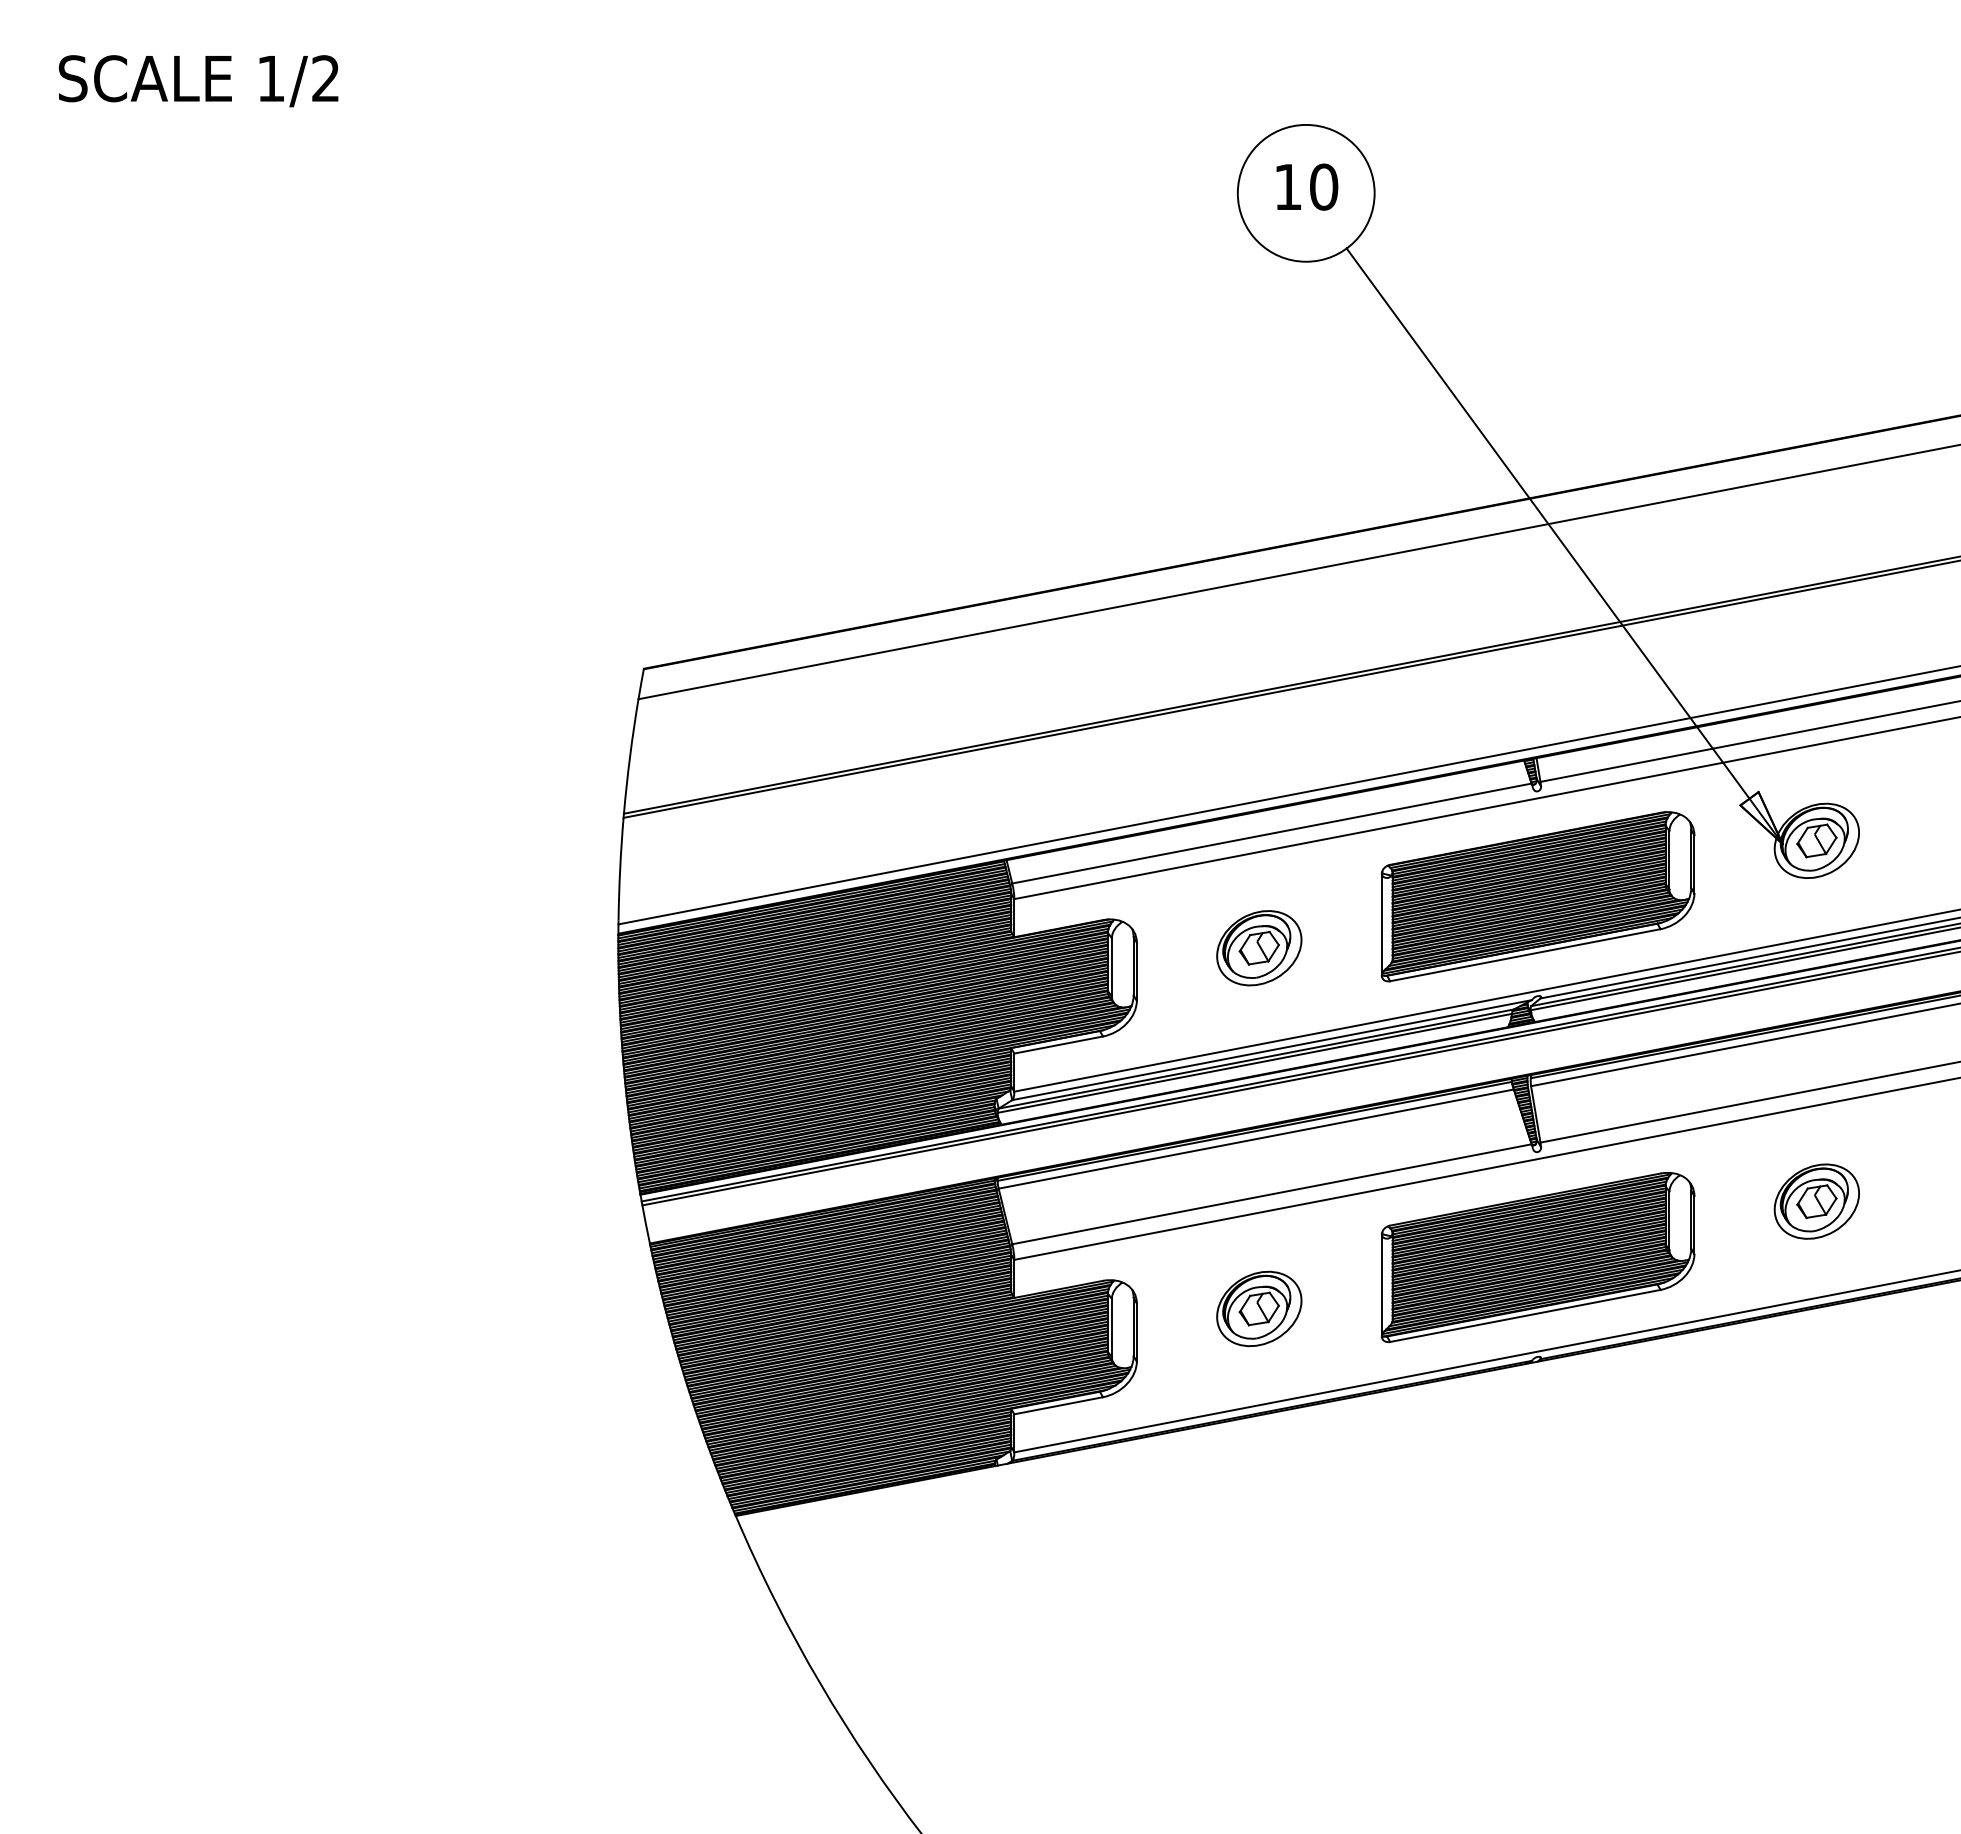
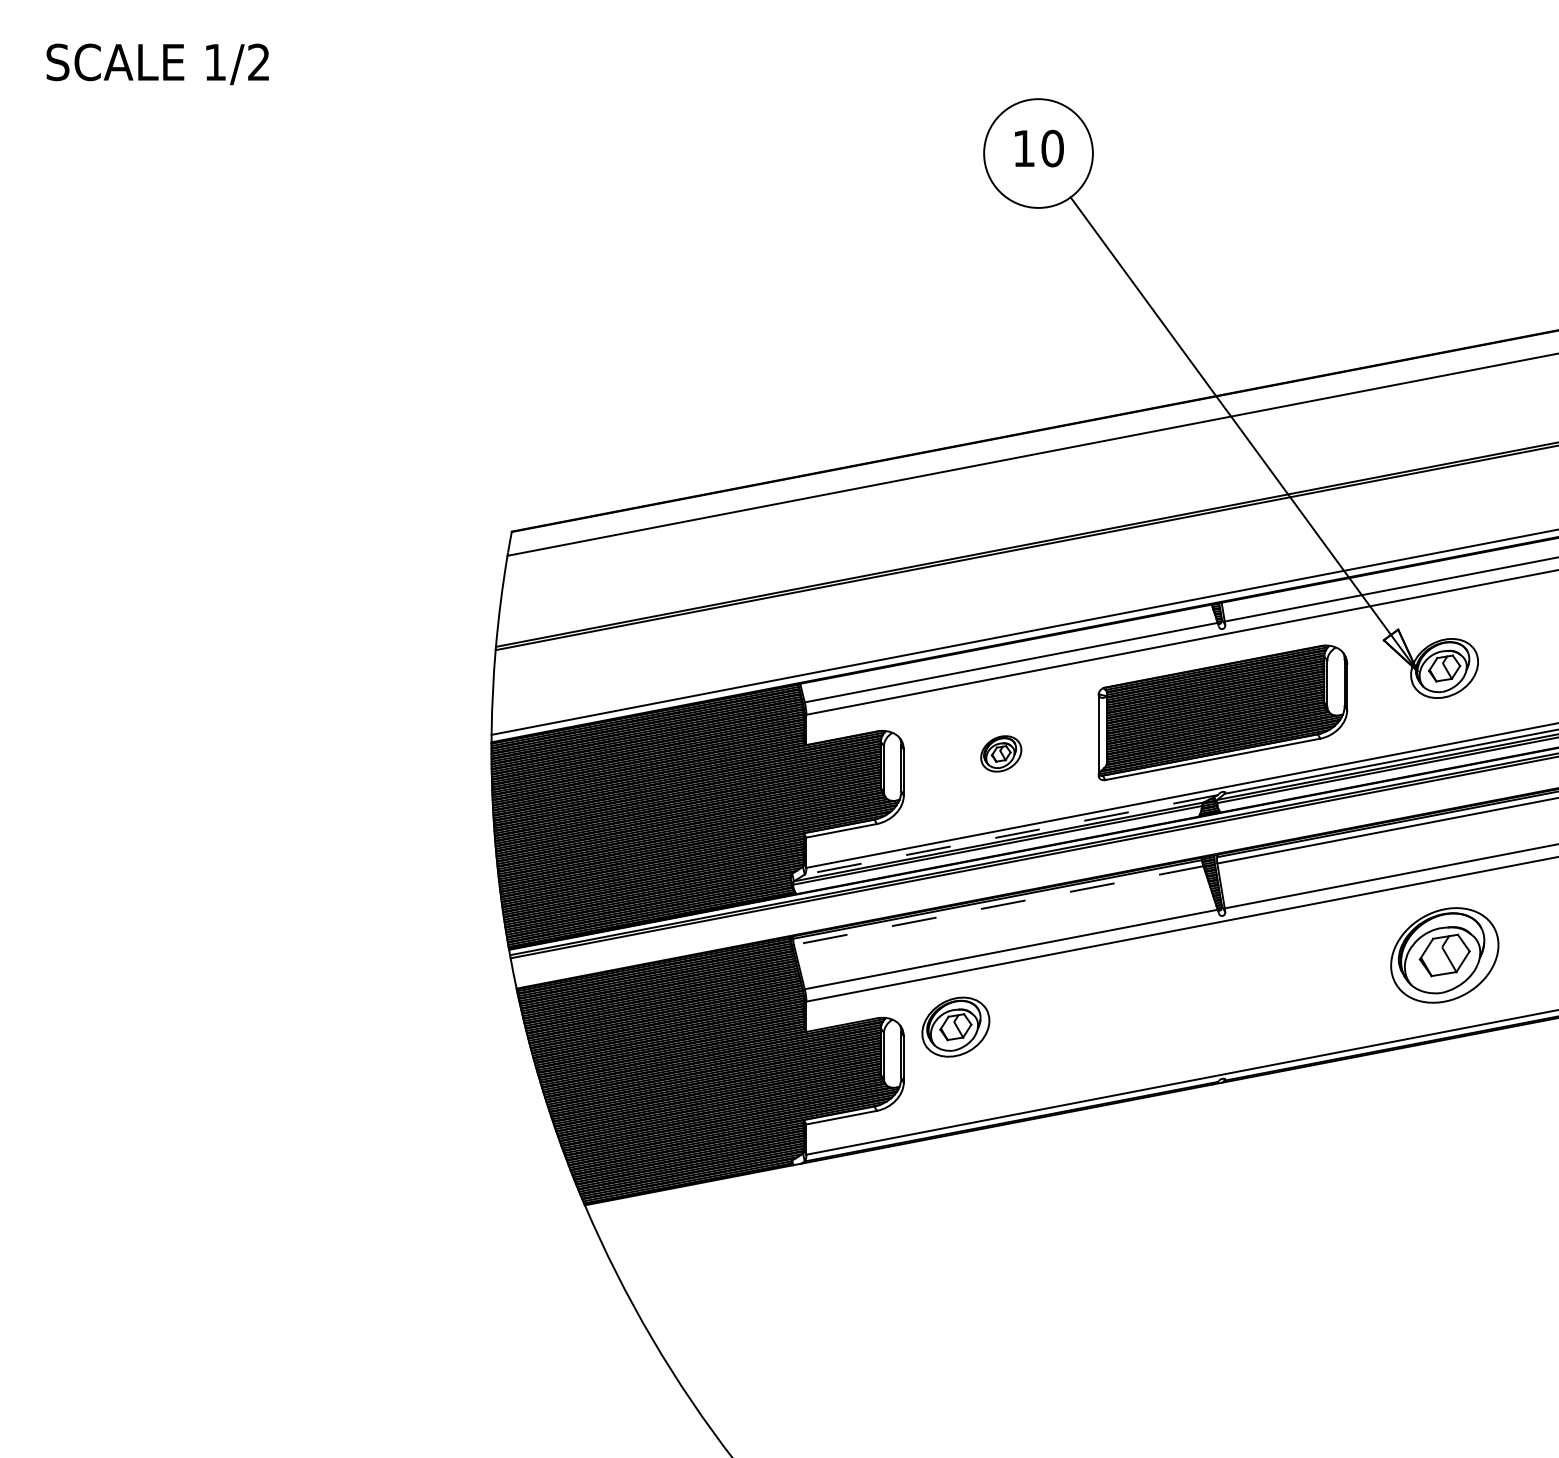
part: (1259, 948) -> (1001, 754), size x0.6
line: (1271, 1050) -> (1010, 835), solid -> dashed
line: (1255, 1139) -> (998, 905), solid -> dashed
part: (1816, 1201) -> (1444, 955), size x1.6
part: (1538, 1257) -> (1223, 999), removed
part: (1259, 1308) -> (956, 1026), moved

